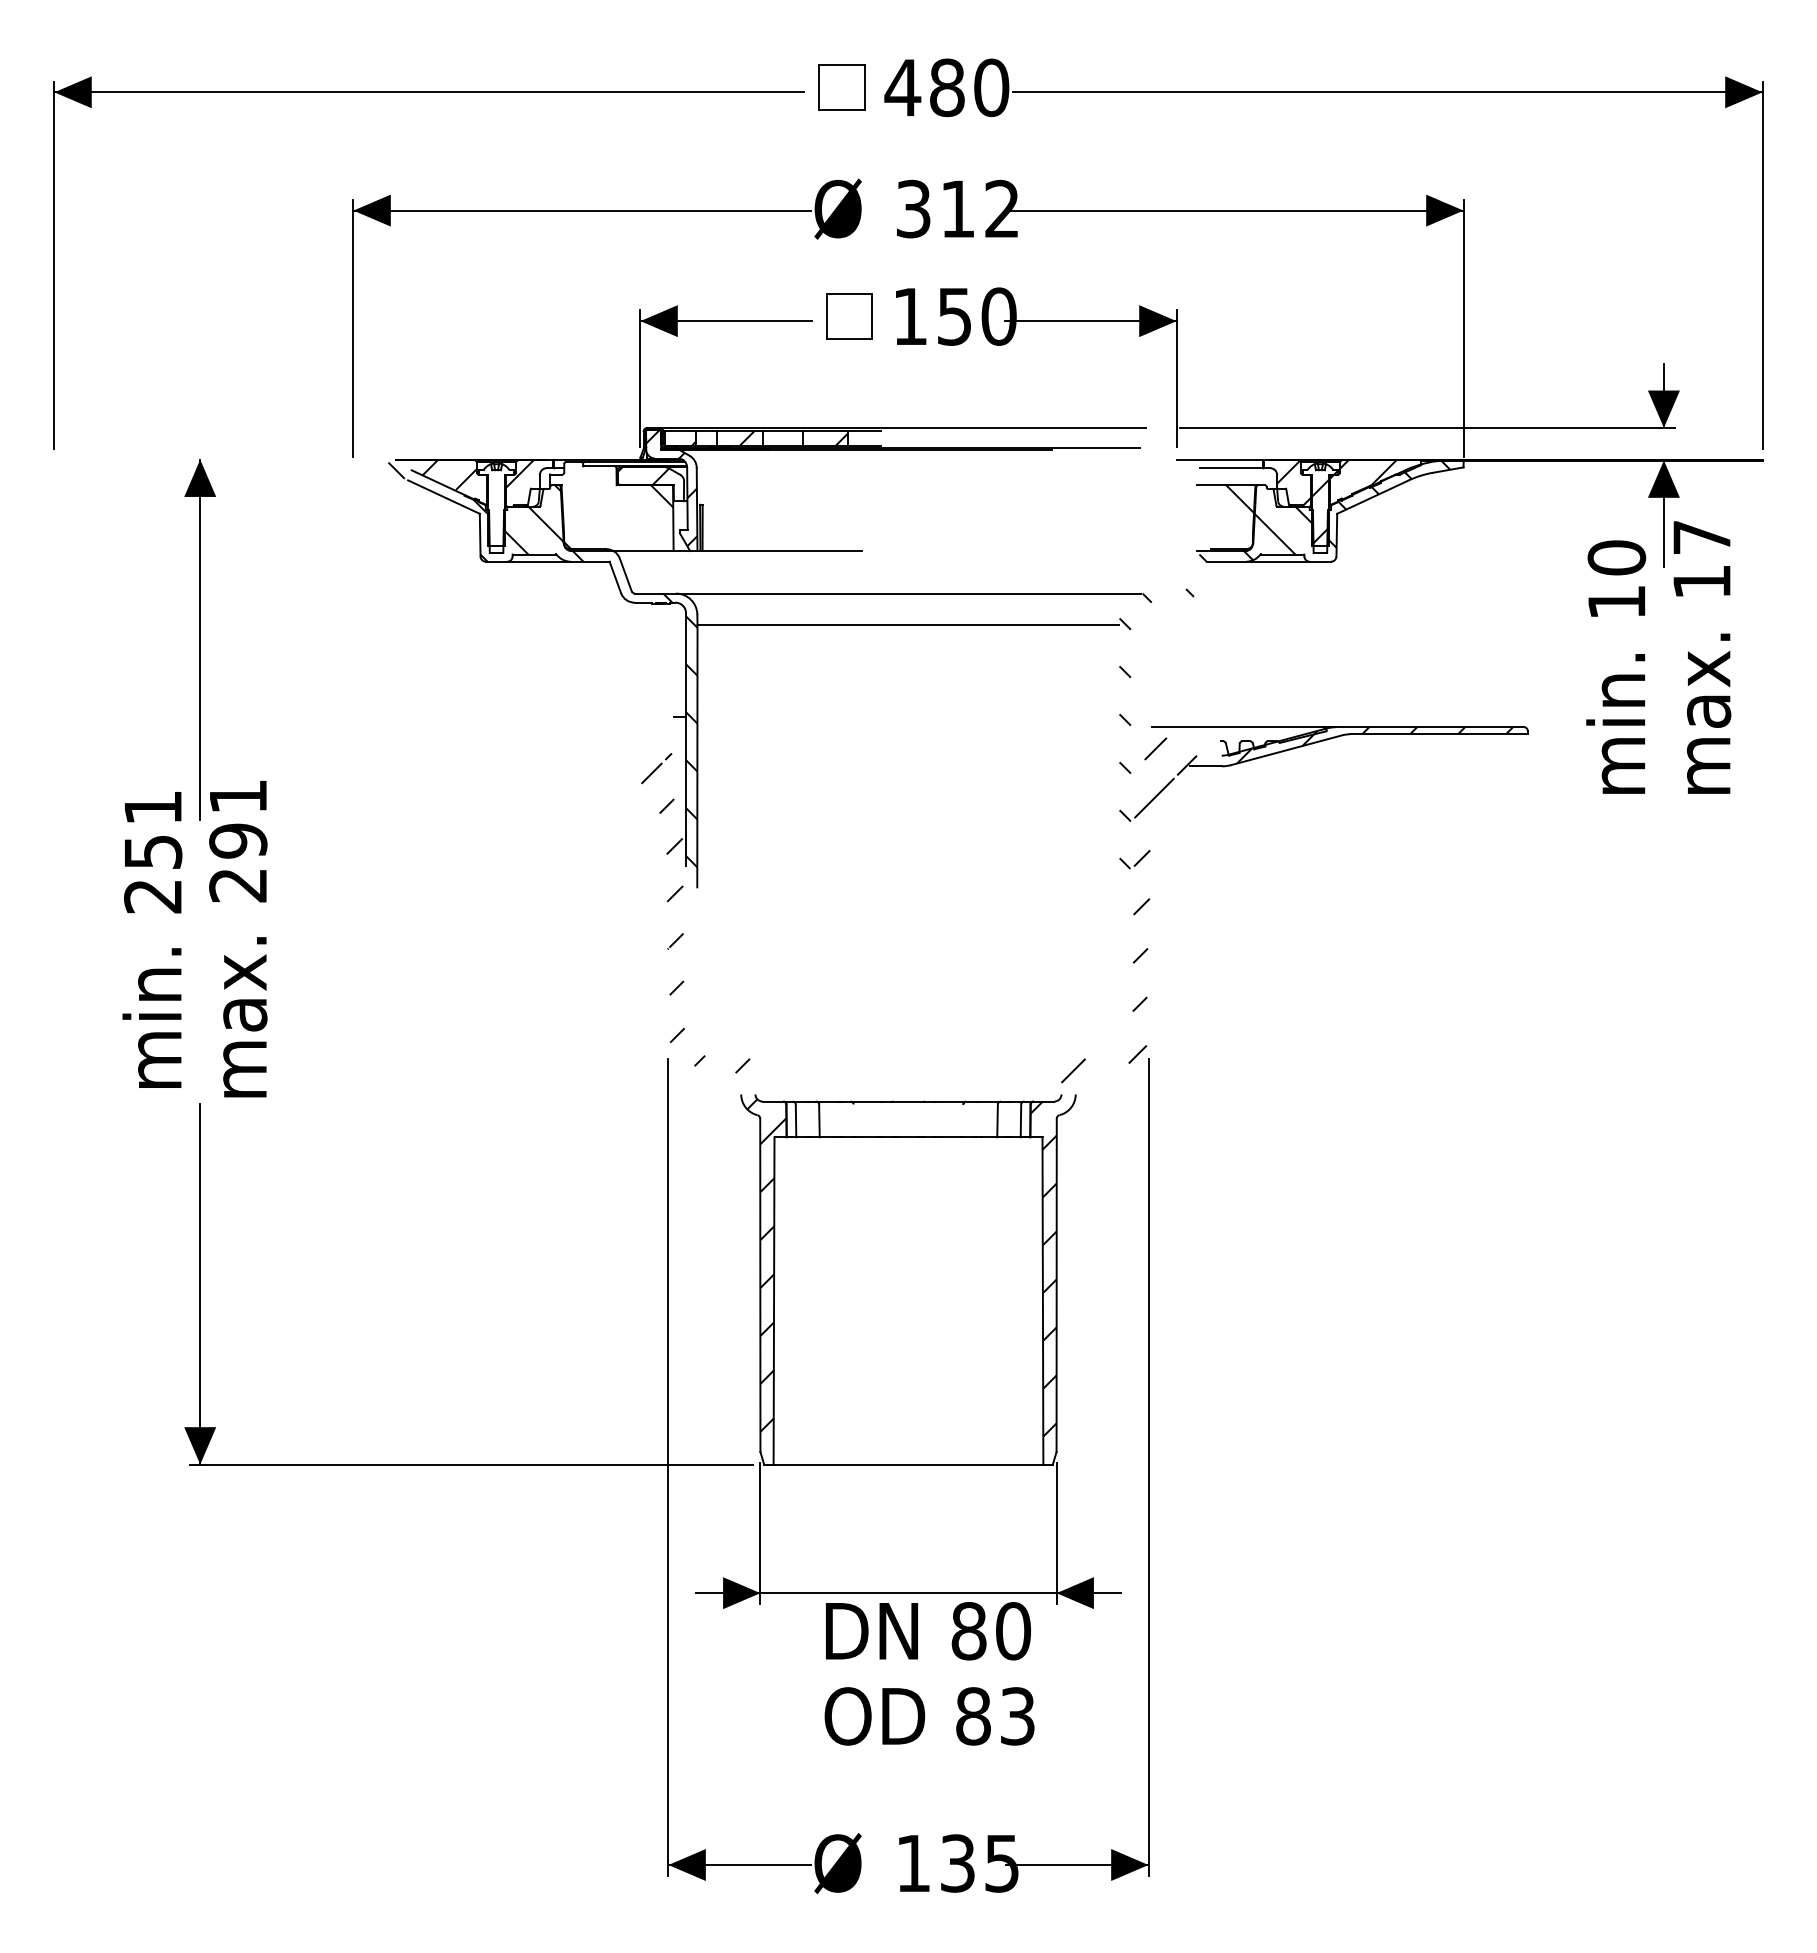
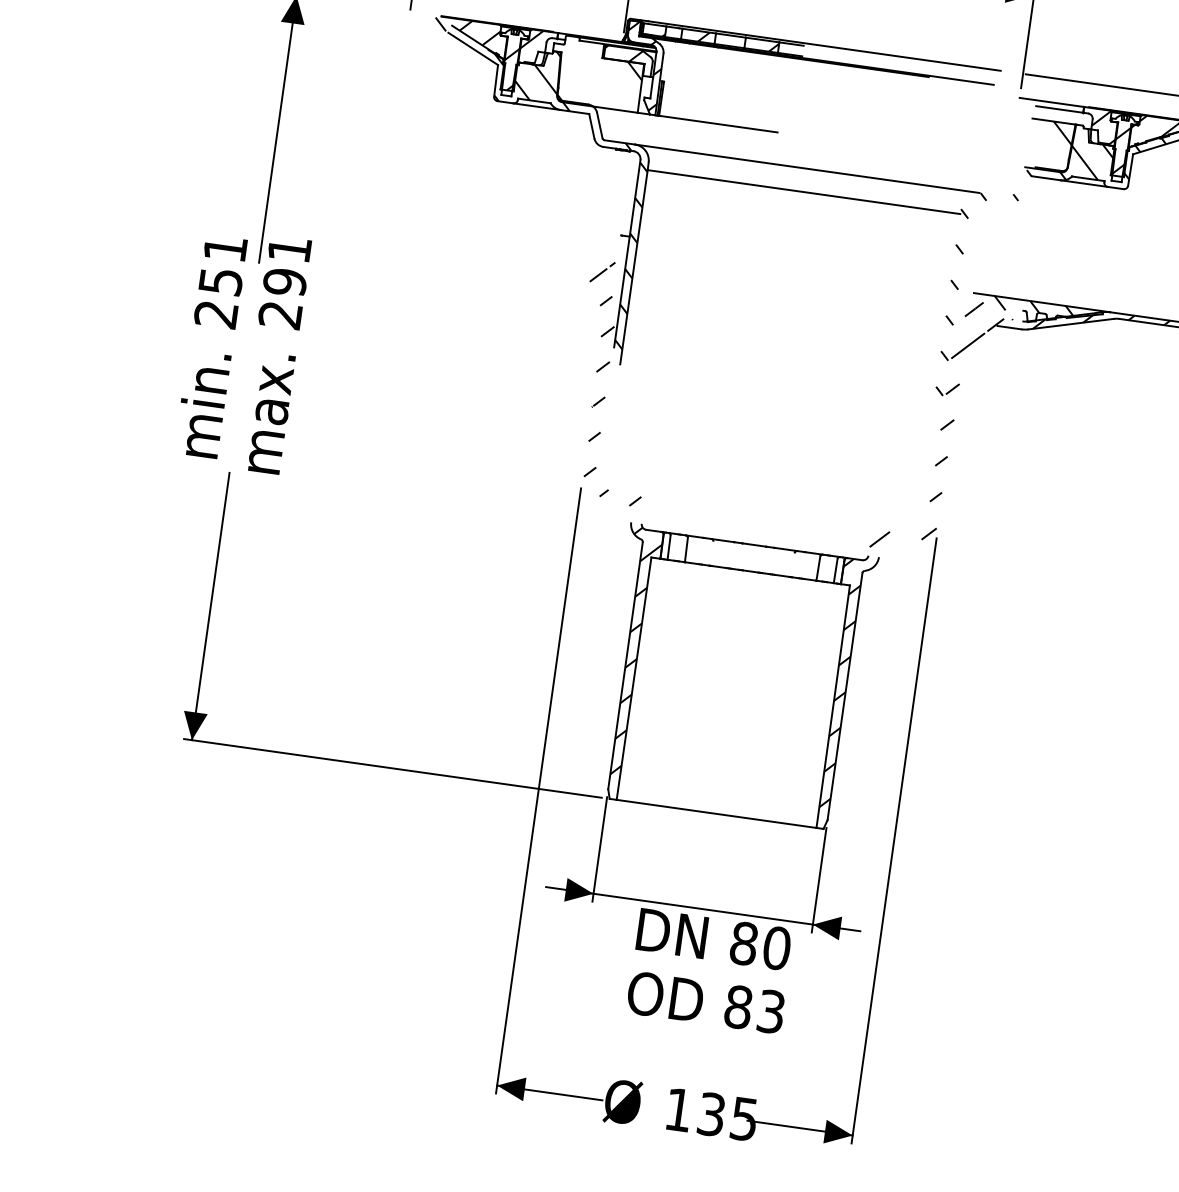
hatch: (496, 516) -> (510, 68), added
hatch: (1253, 741) -> (1047, 314), added

